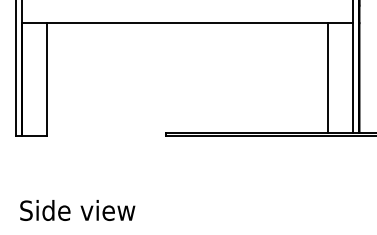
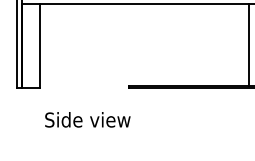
text: (77, 210) -> (87, 119), moved

